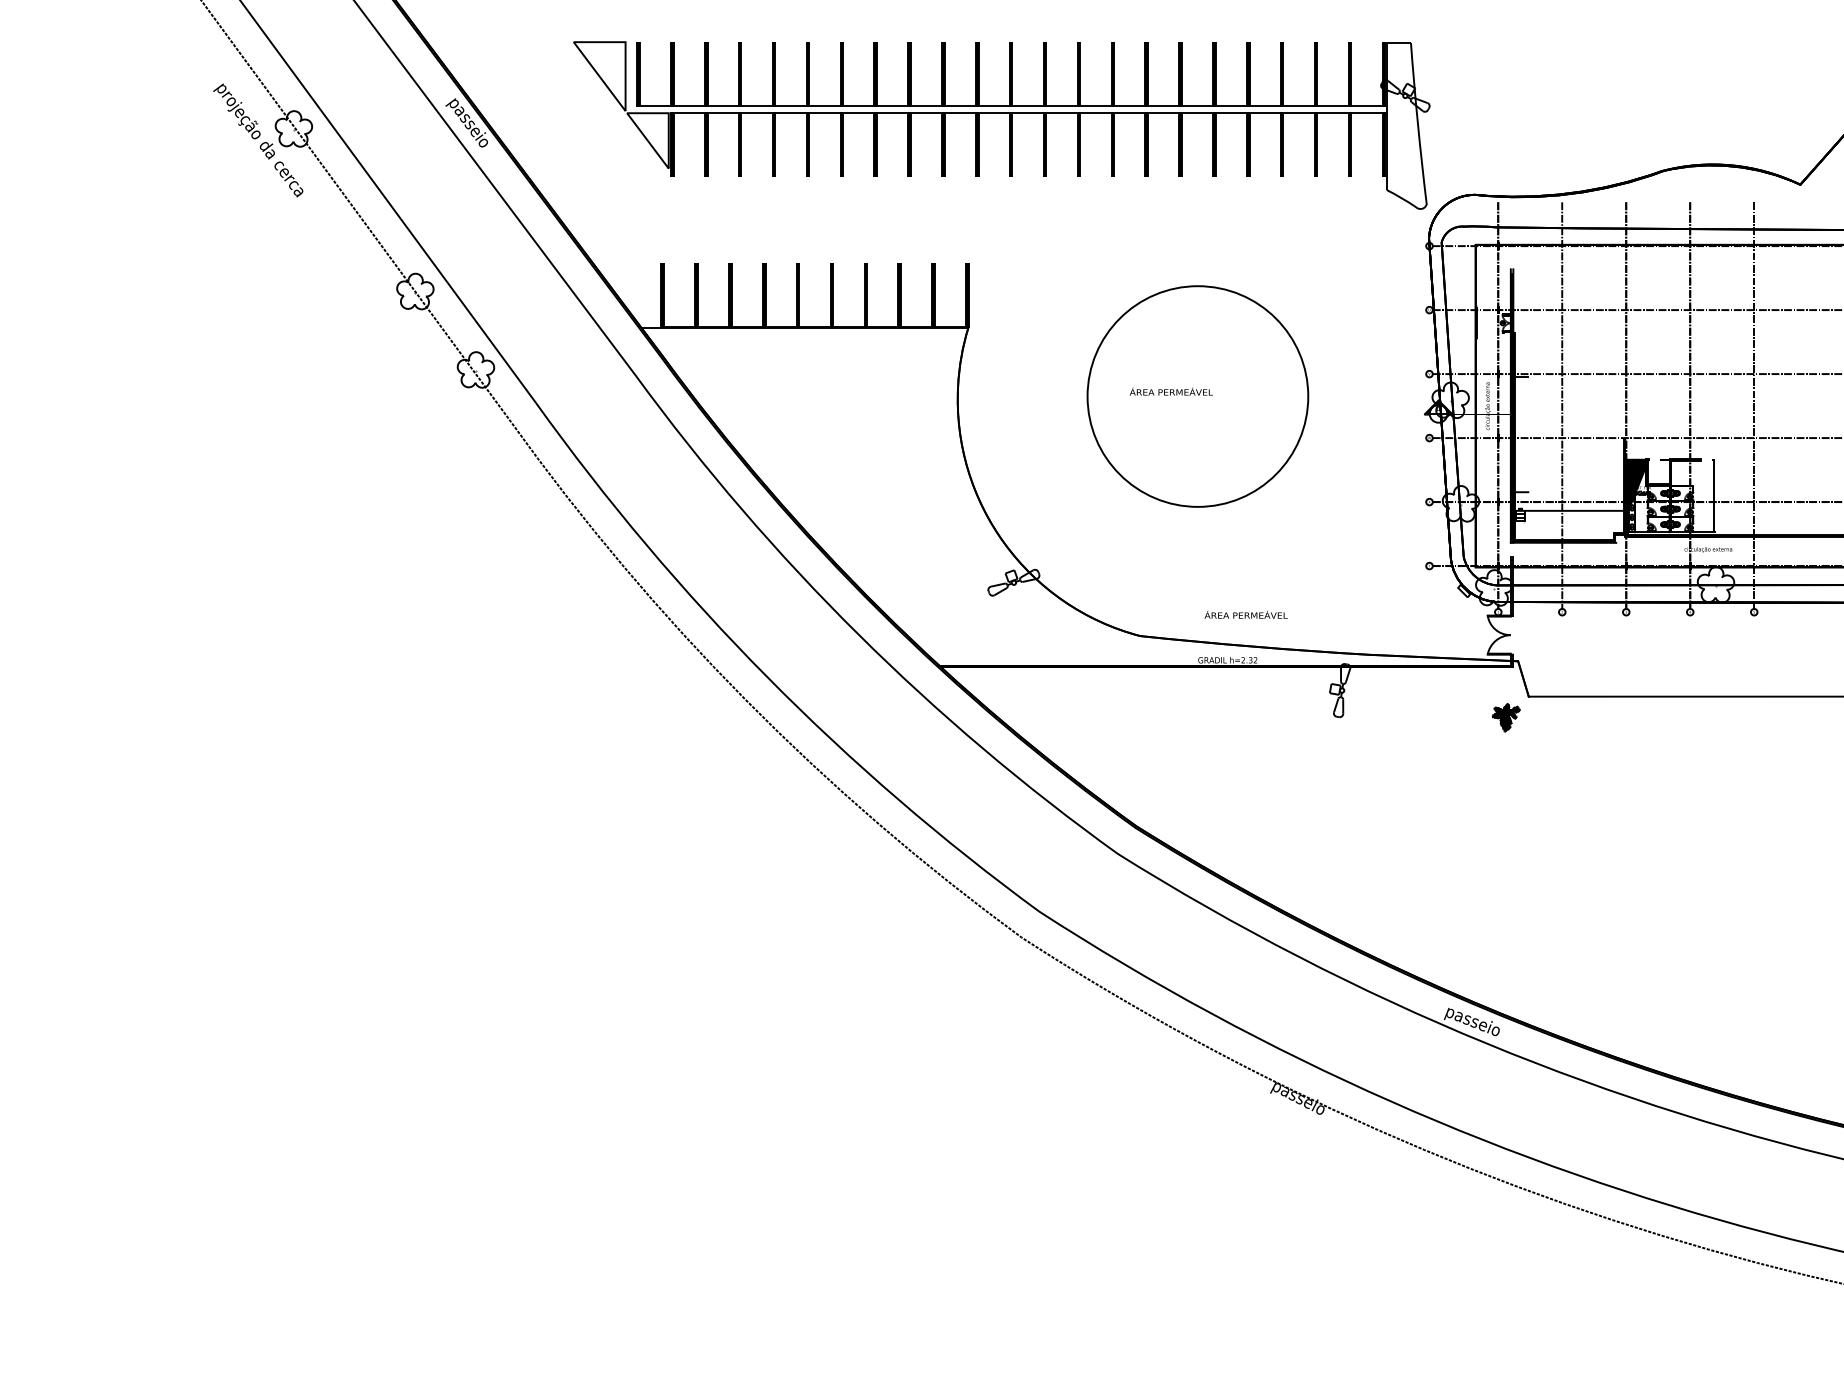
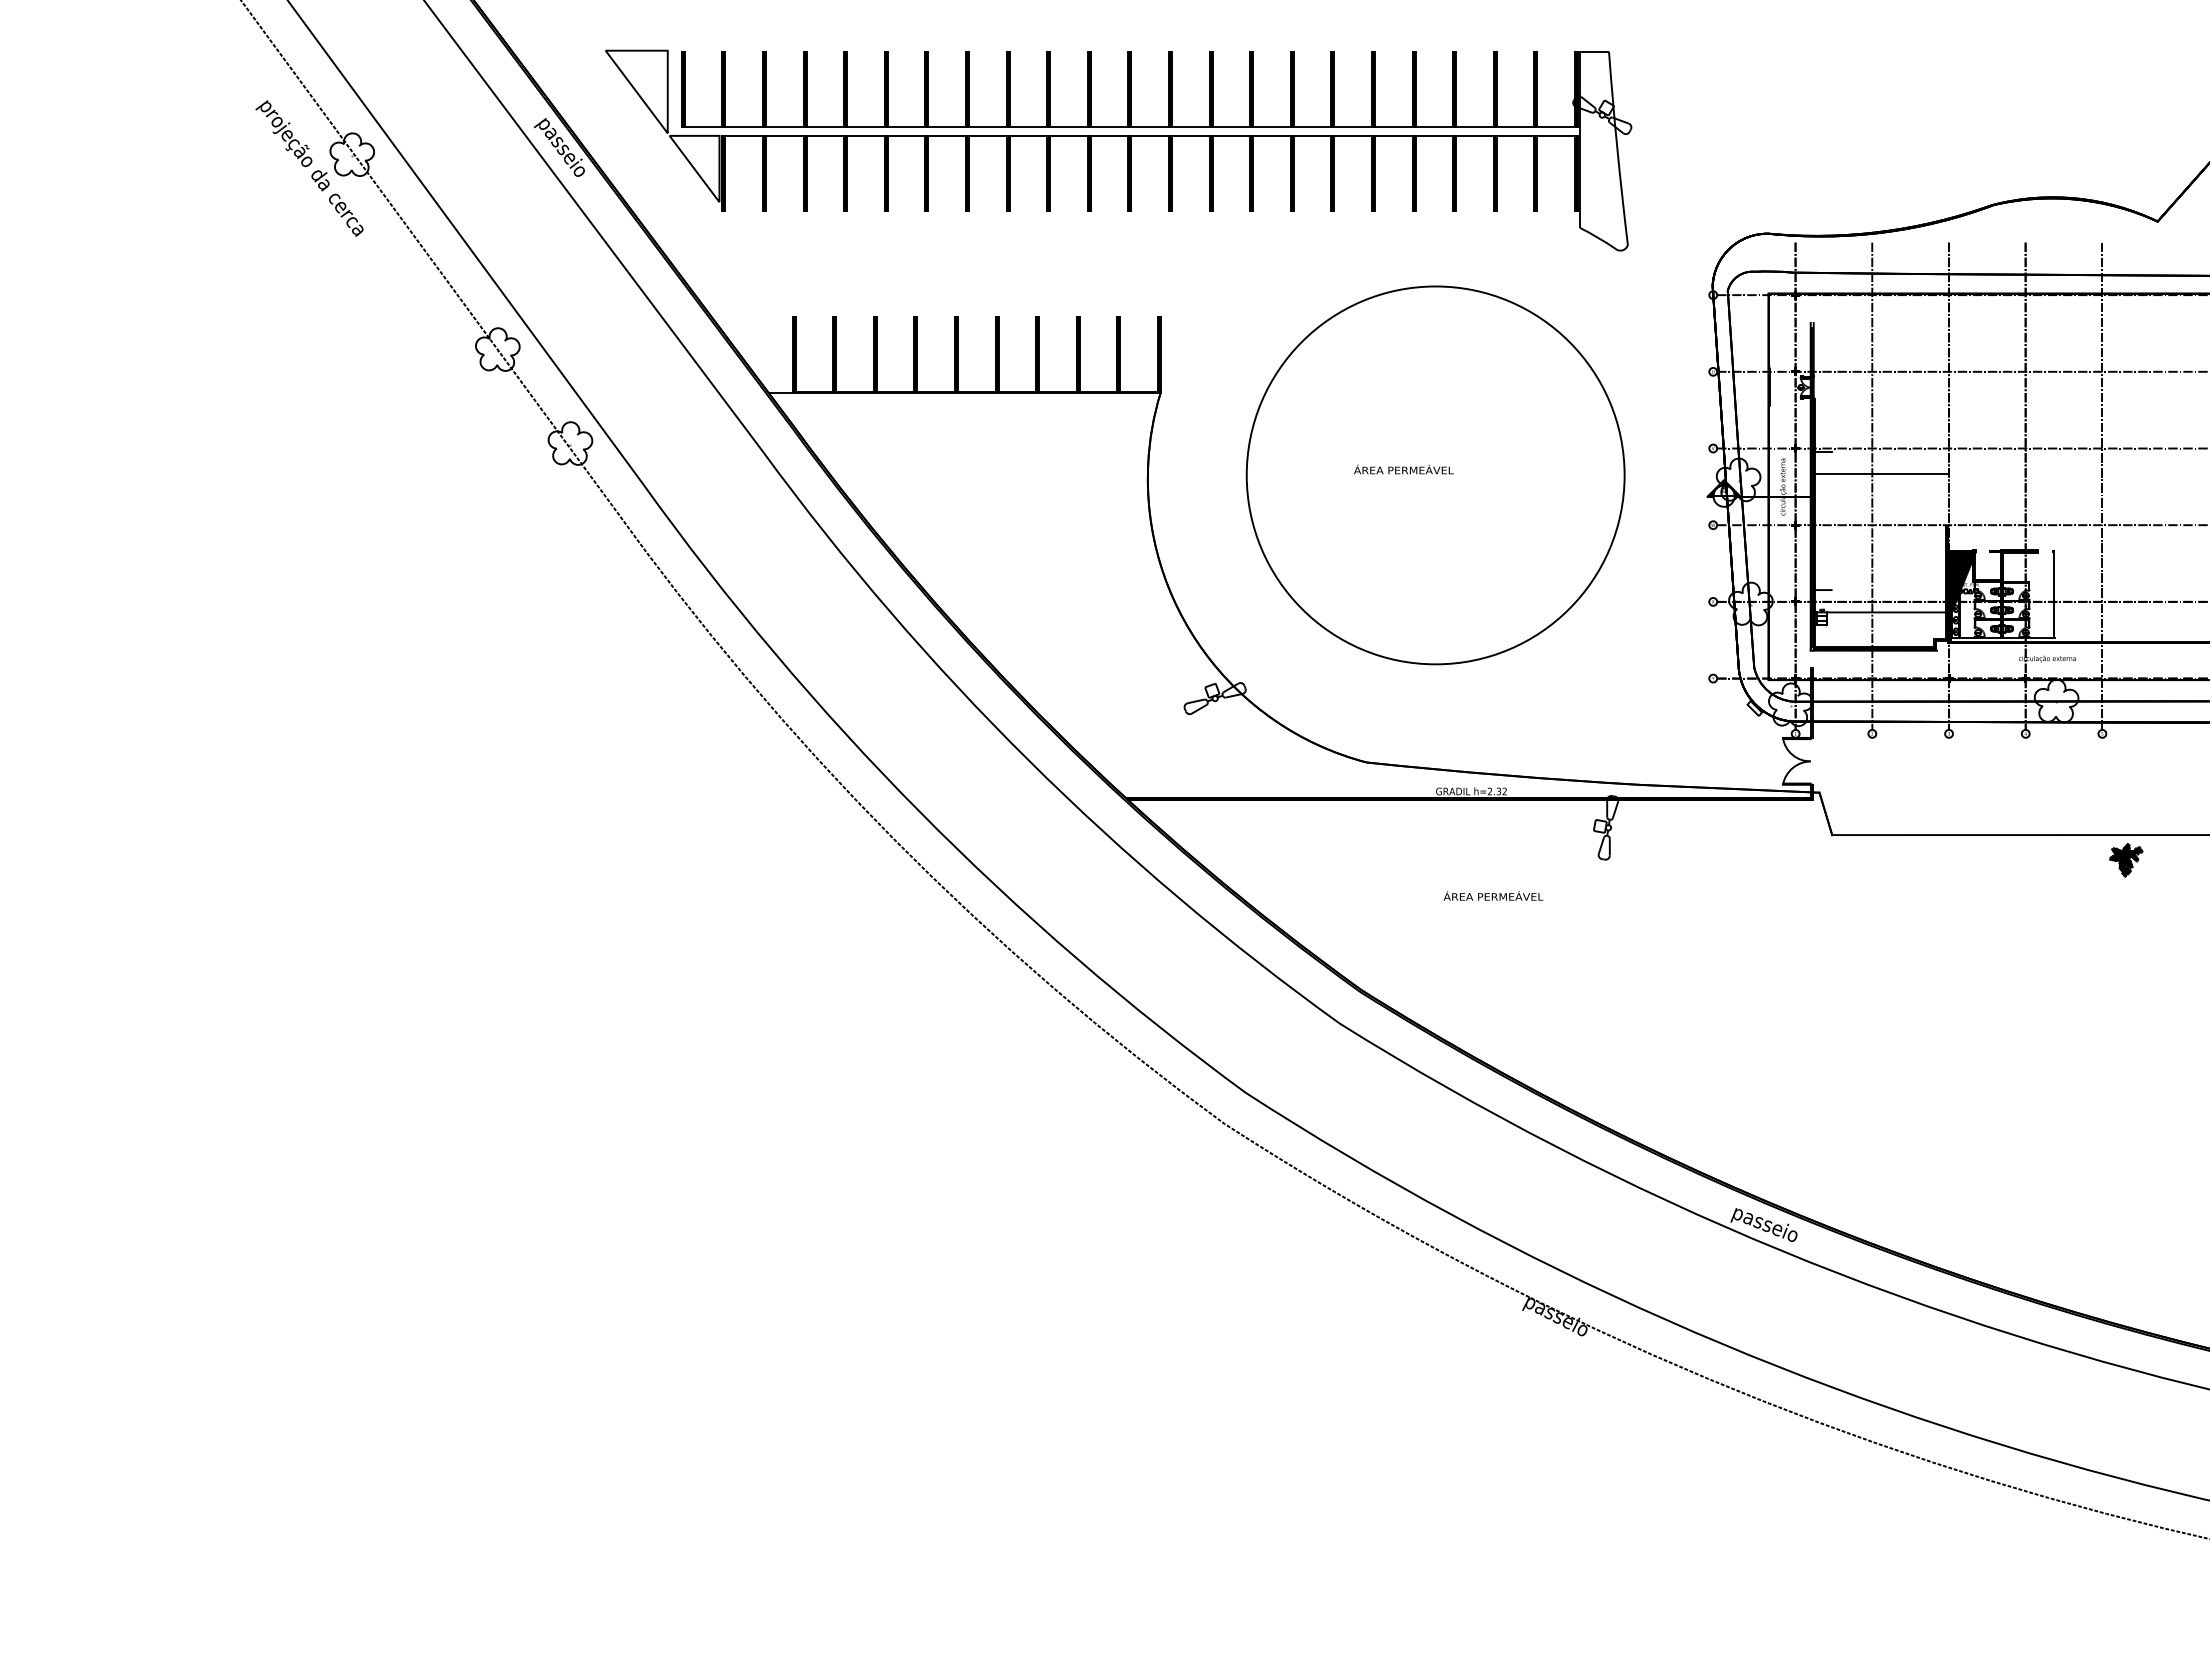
part: (1009, 125) -> (1127, 150), moved
line: (1569, 395) -> (1880, 474), added
circle: (1197, 396) -> (1435, 475), size x1.43
text: (1246, 614) -> (1493, 895), moved
part: (1506, 717) -> (2126, 860), moved

